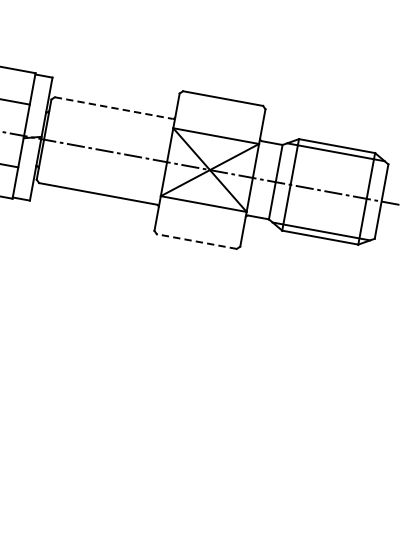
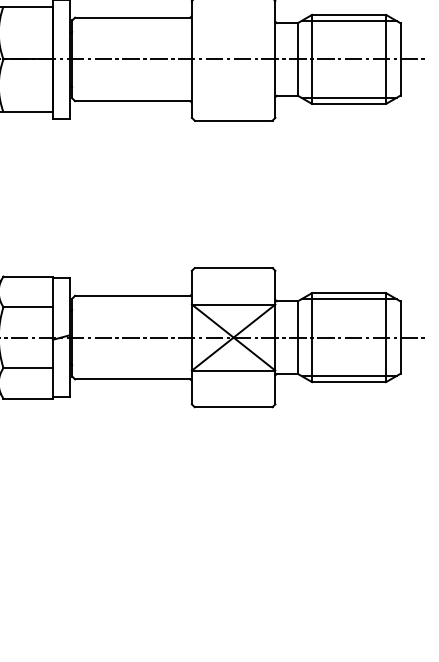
line: (113, 107) -> (132, 295), dashed -> solid
line: (196, 241) -> (233, 407), dashed -> solid

